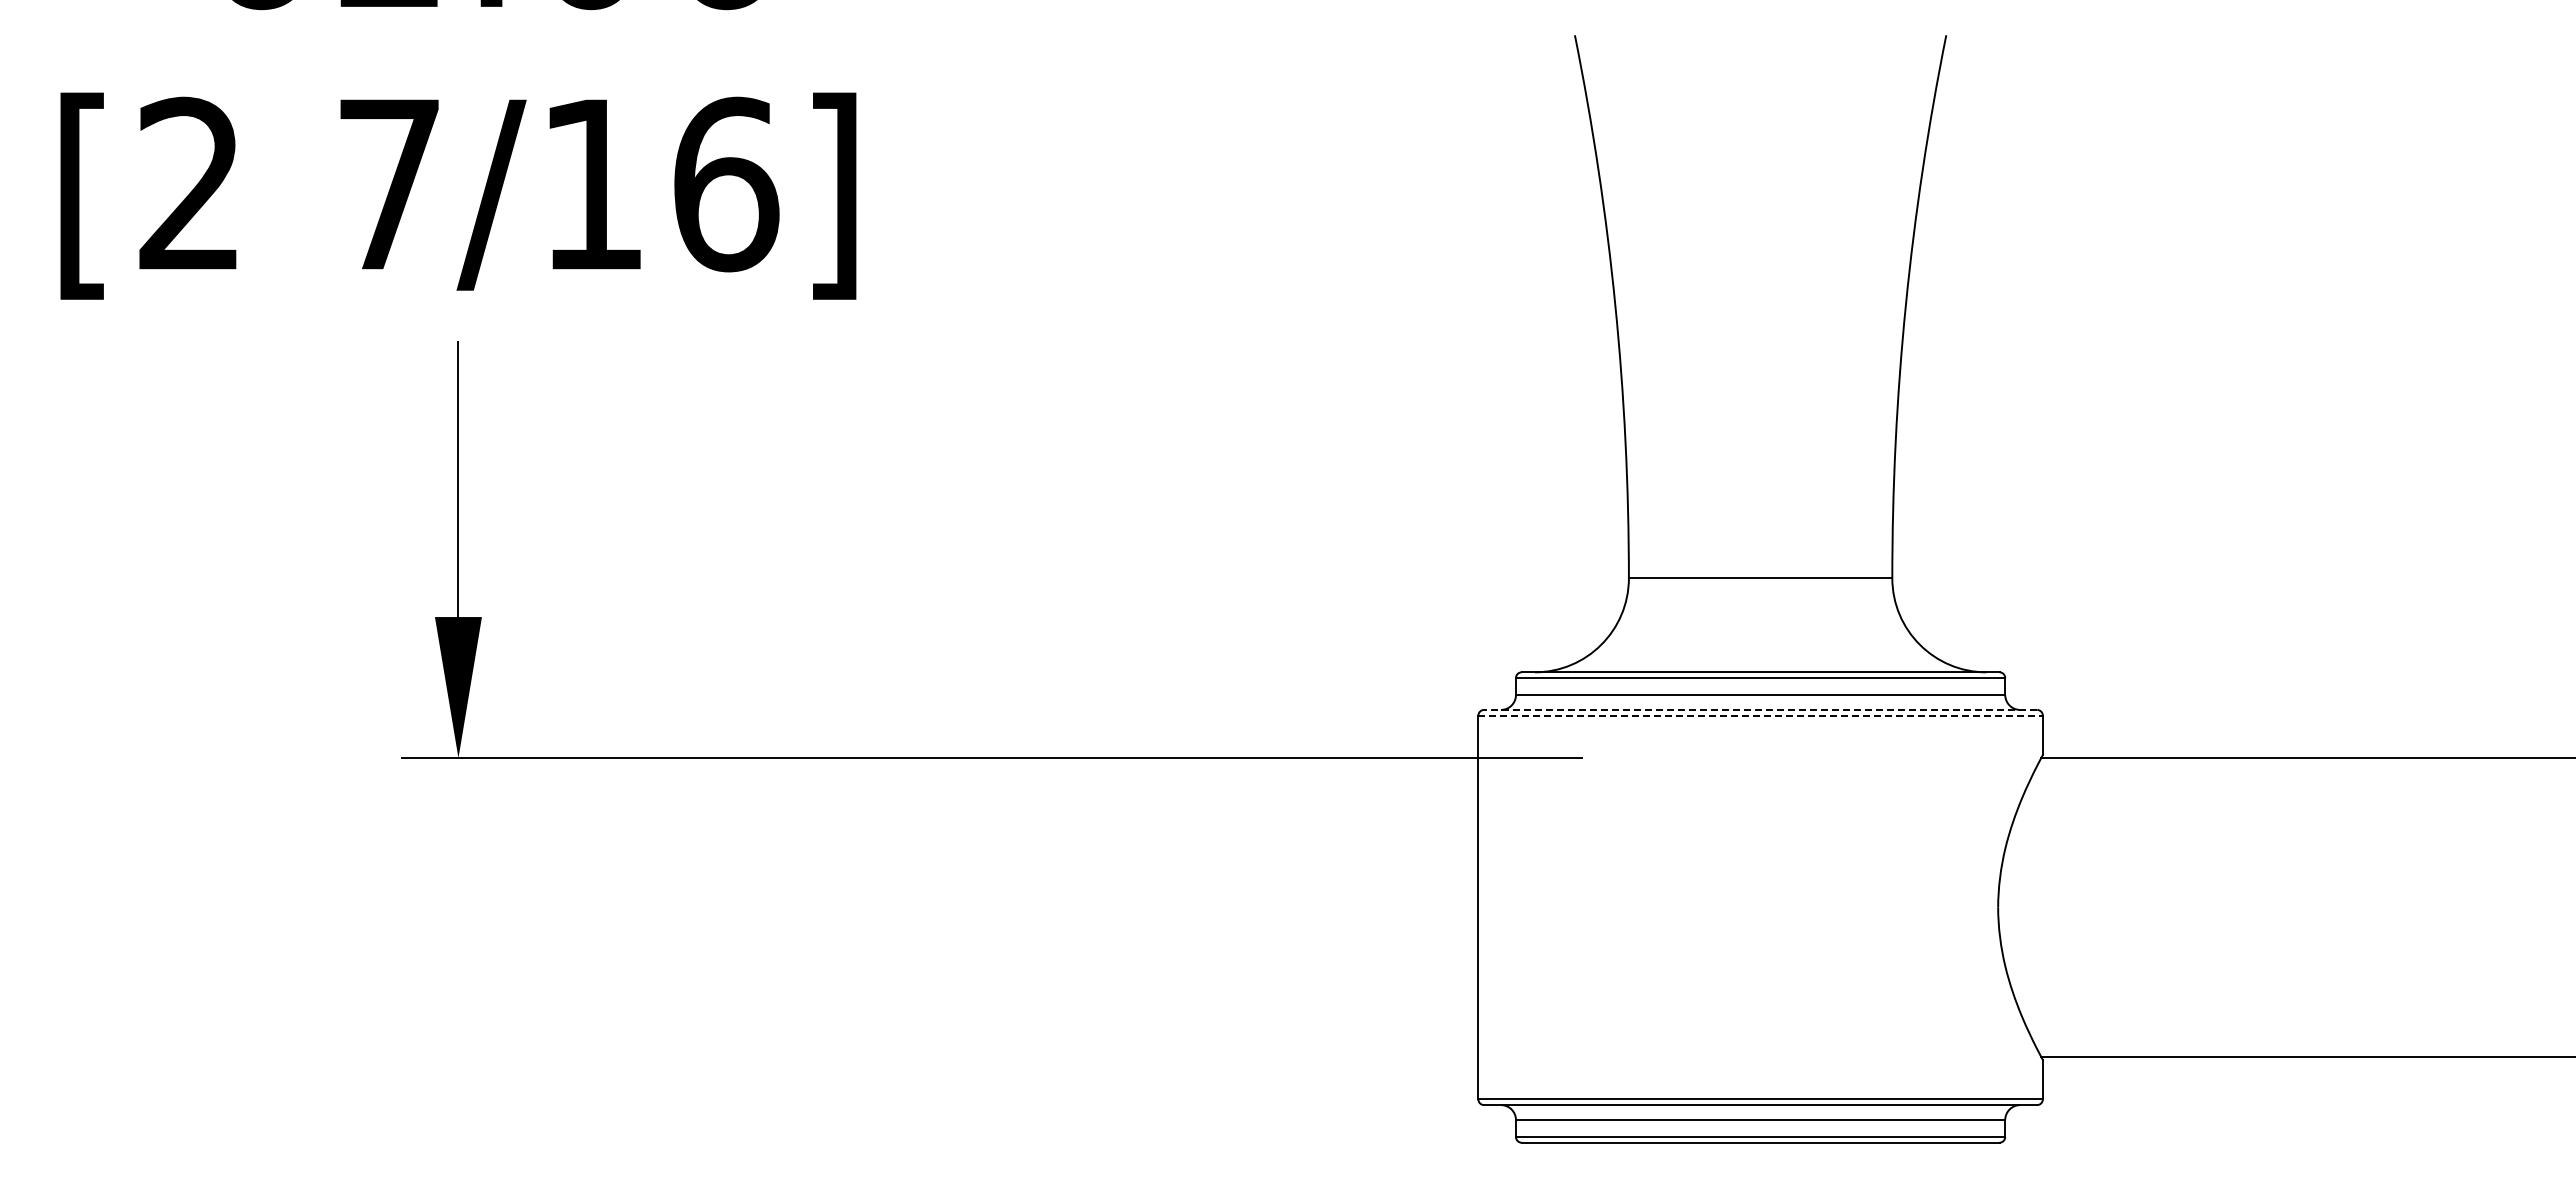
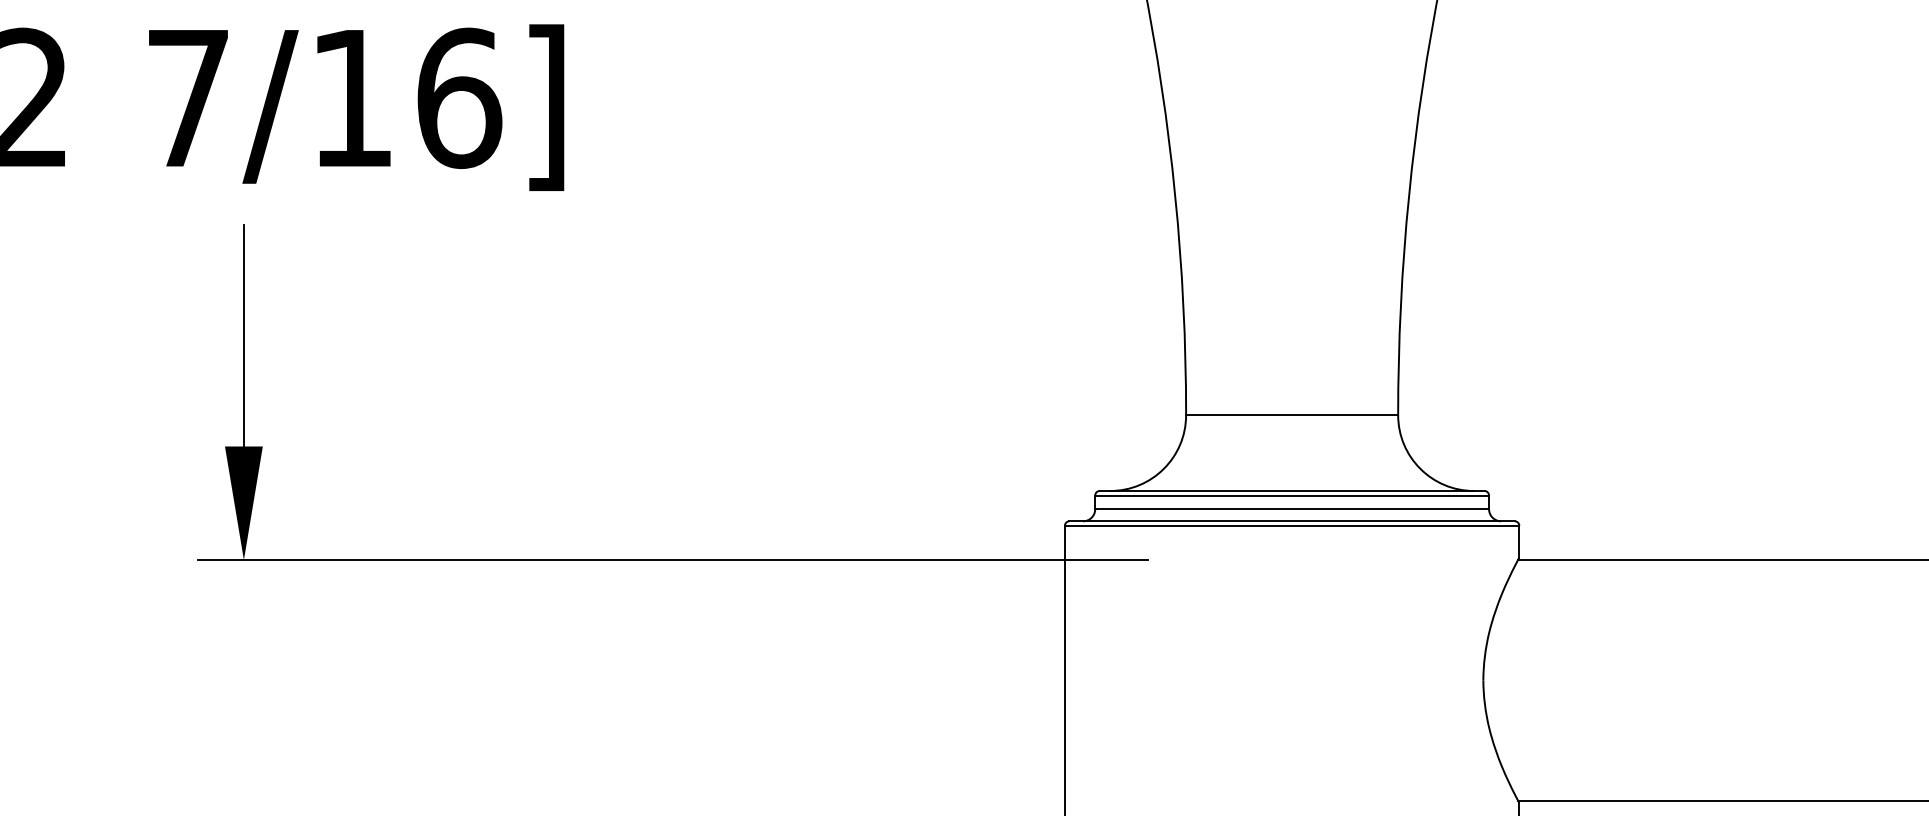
line: (1760, 709) -> (1292, 520), dashed -> solid
line: (1761, 715) -> (1292, 525), dashed -> solid

